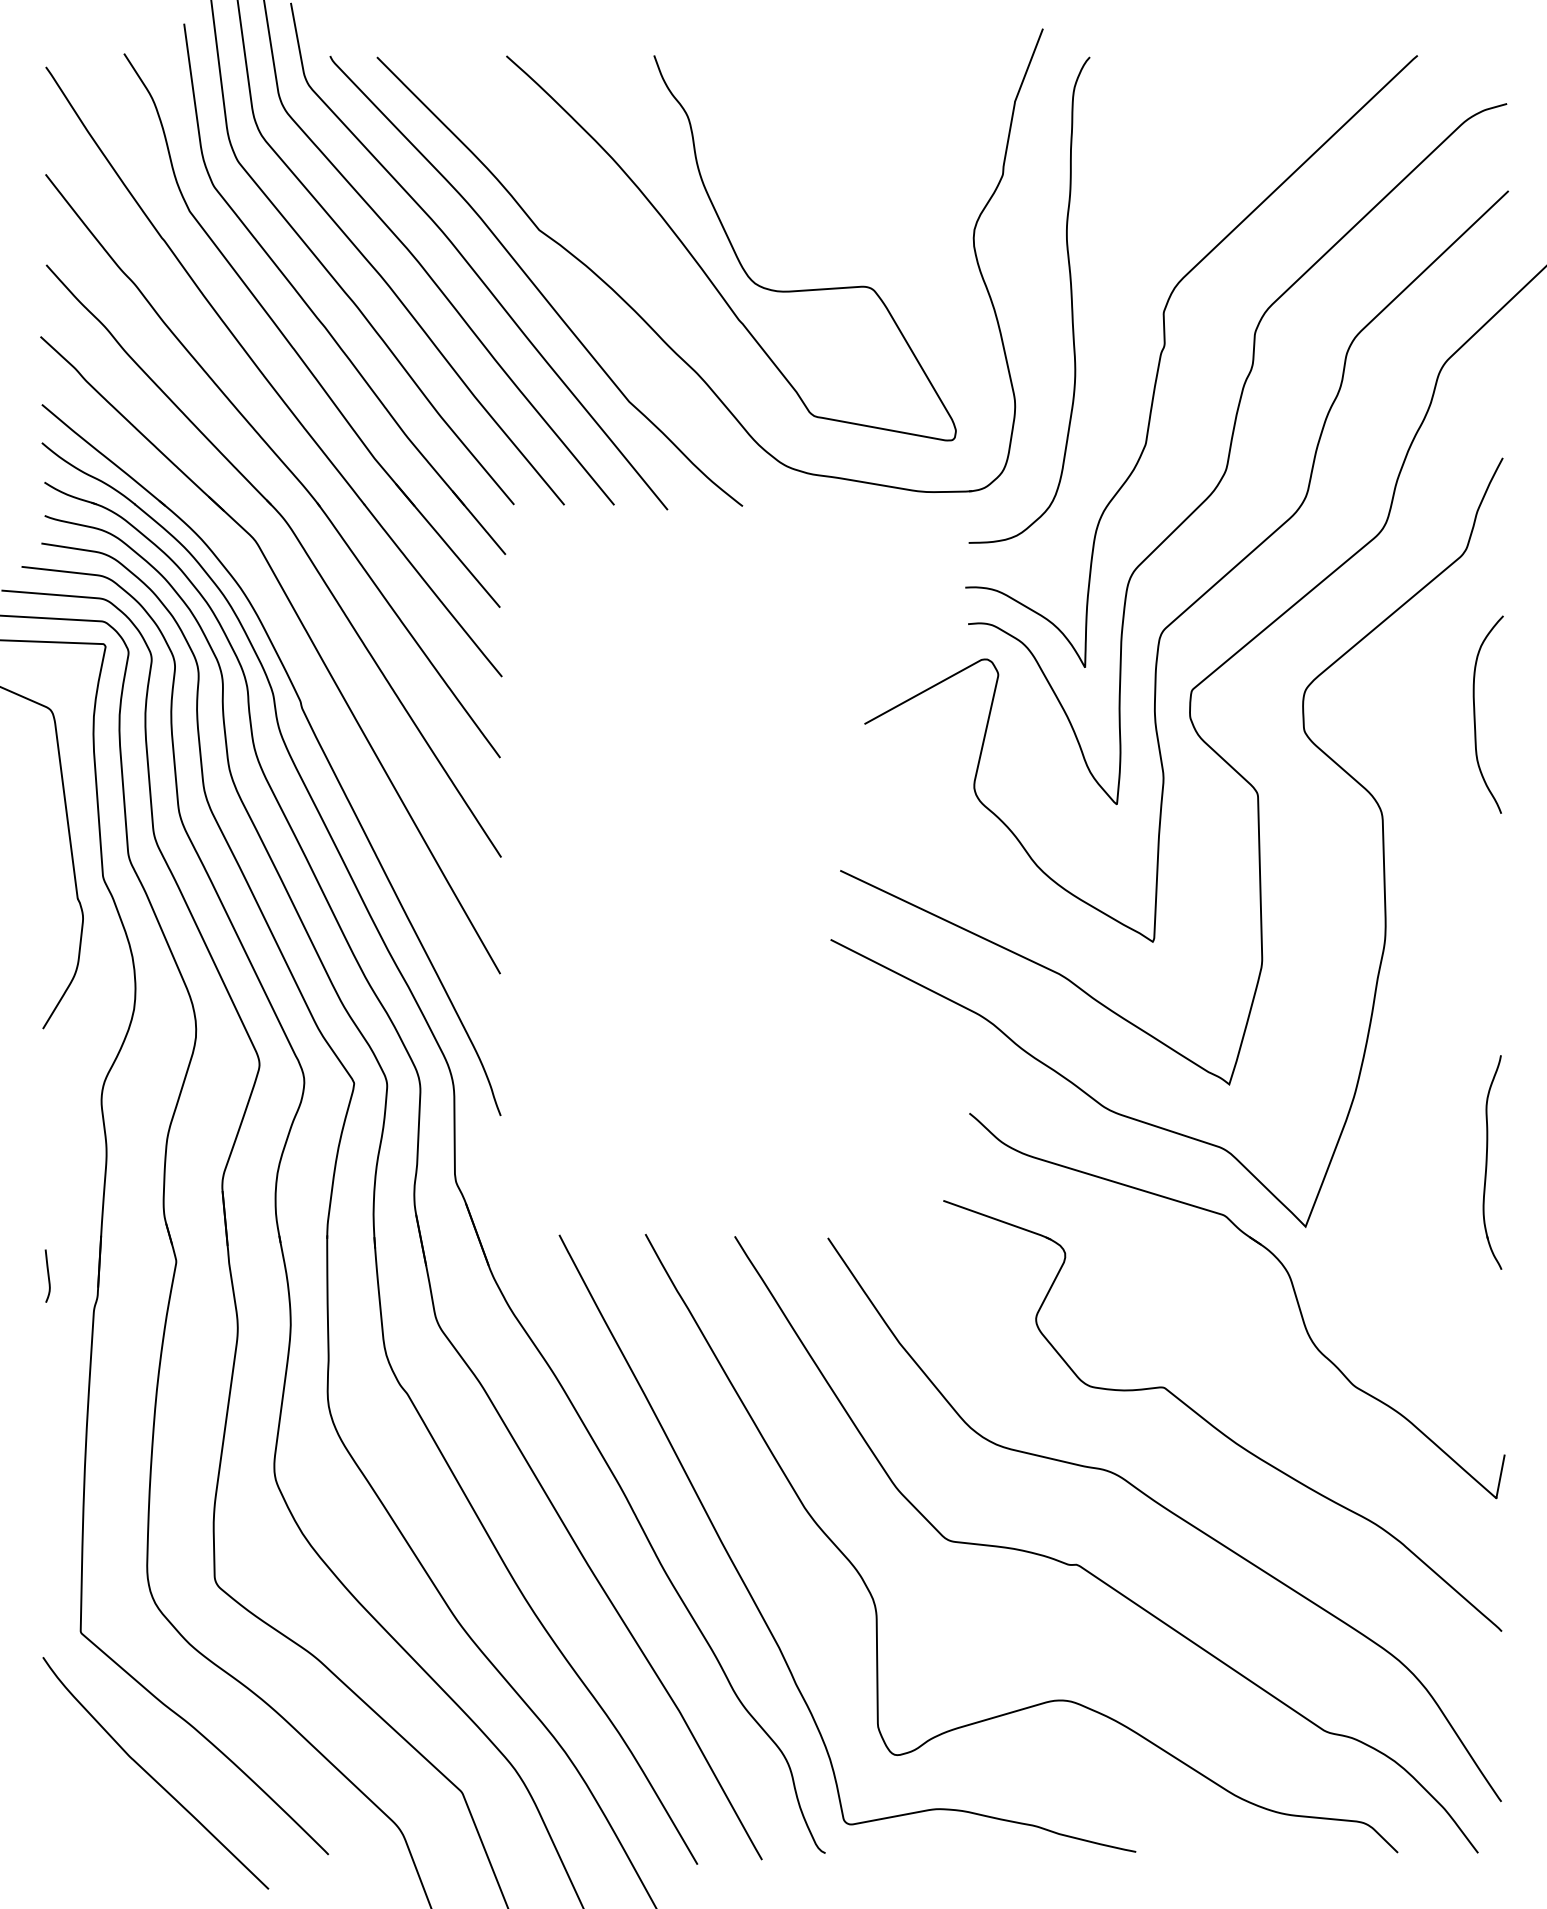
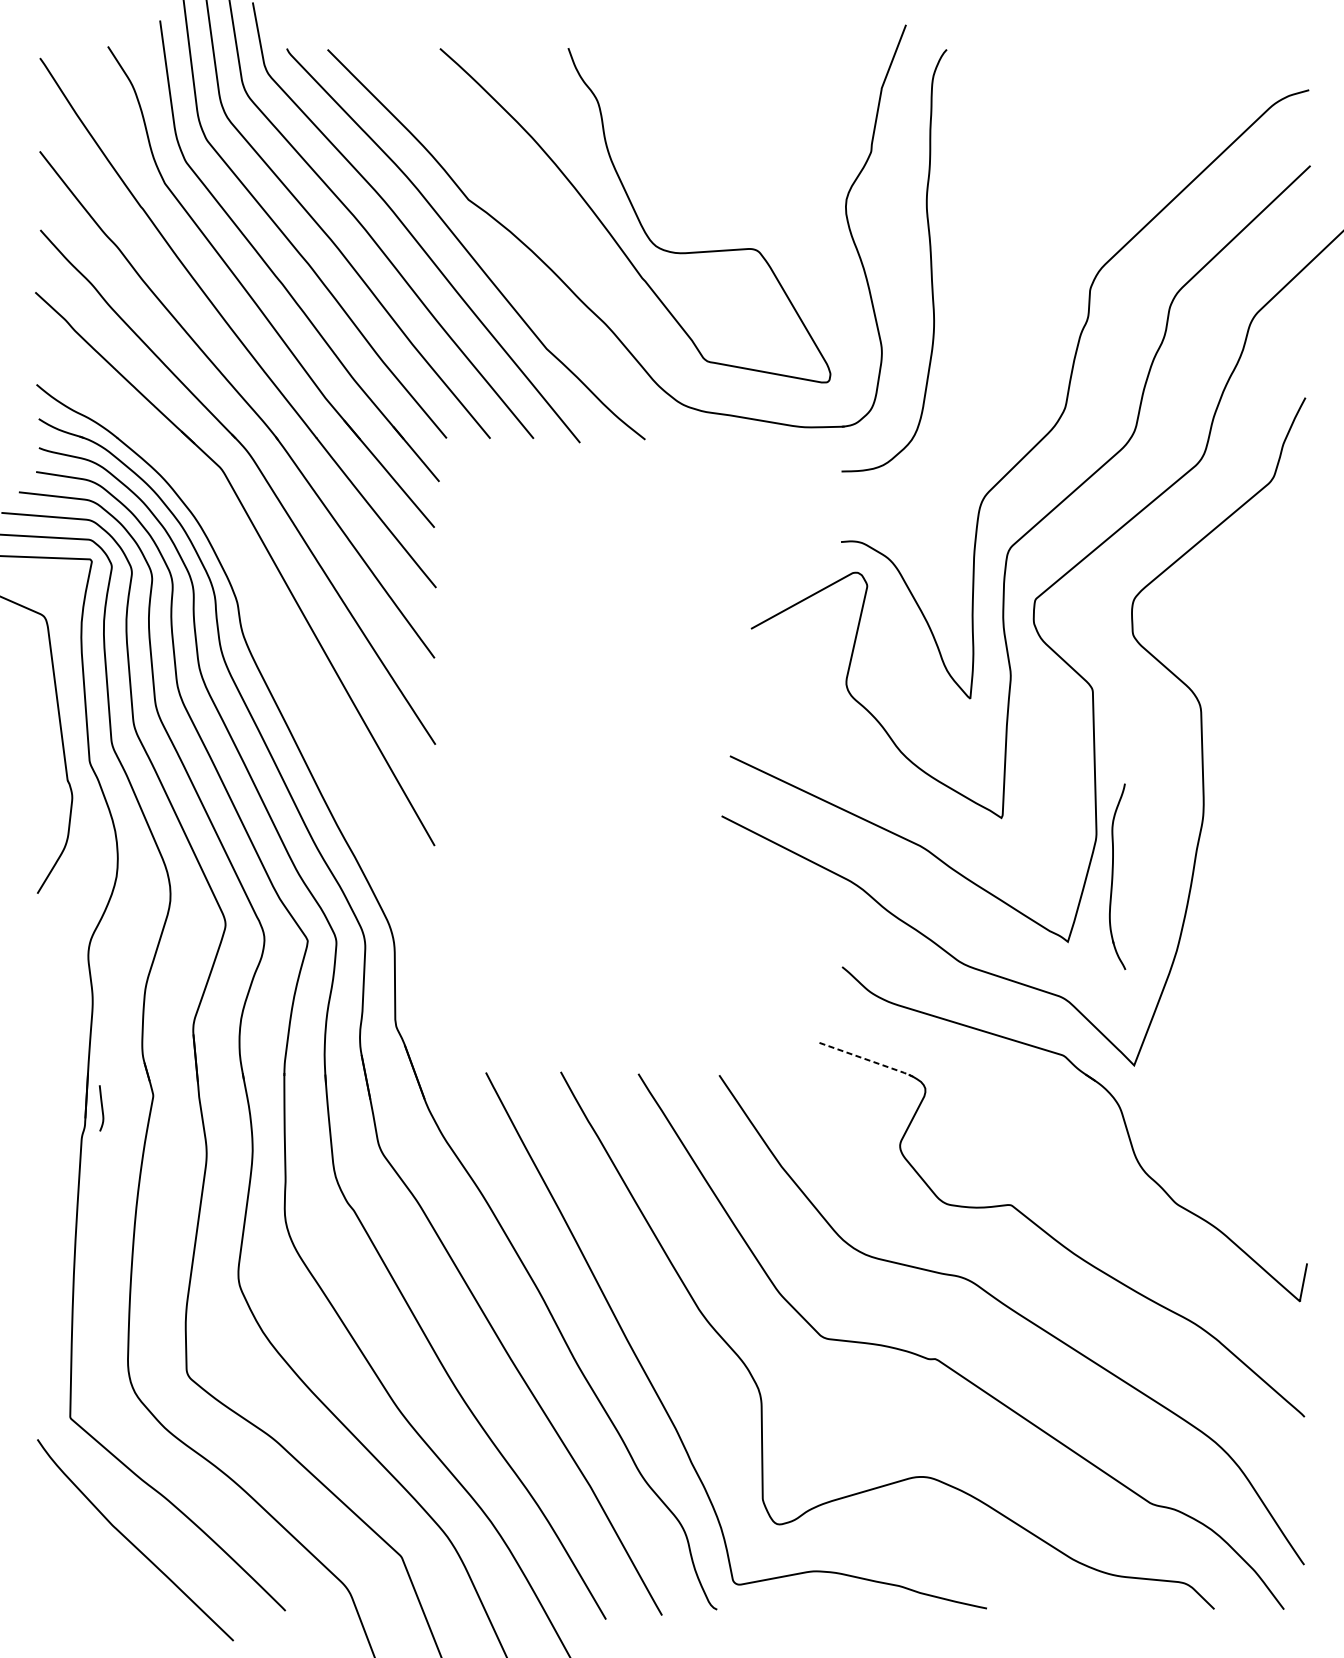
curve: (1164, 348) -> (1011, 302), removed
curve: (1475, 714) -> (1281, 620), removed
part: (315, 738) -> (274, 641), removed
part: (1492, 1162) -> (1117, 876), moved
line: (998, 1220) -> (867, 1060), solid -> dashed
curve: (47, 1275) -> (101, 1107), moved

